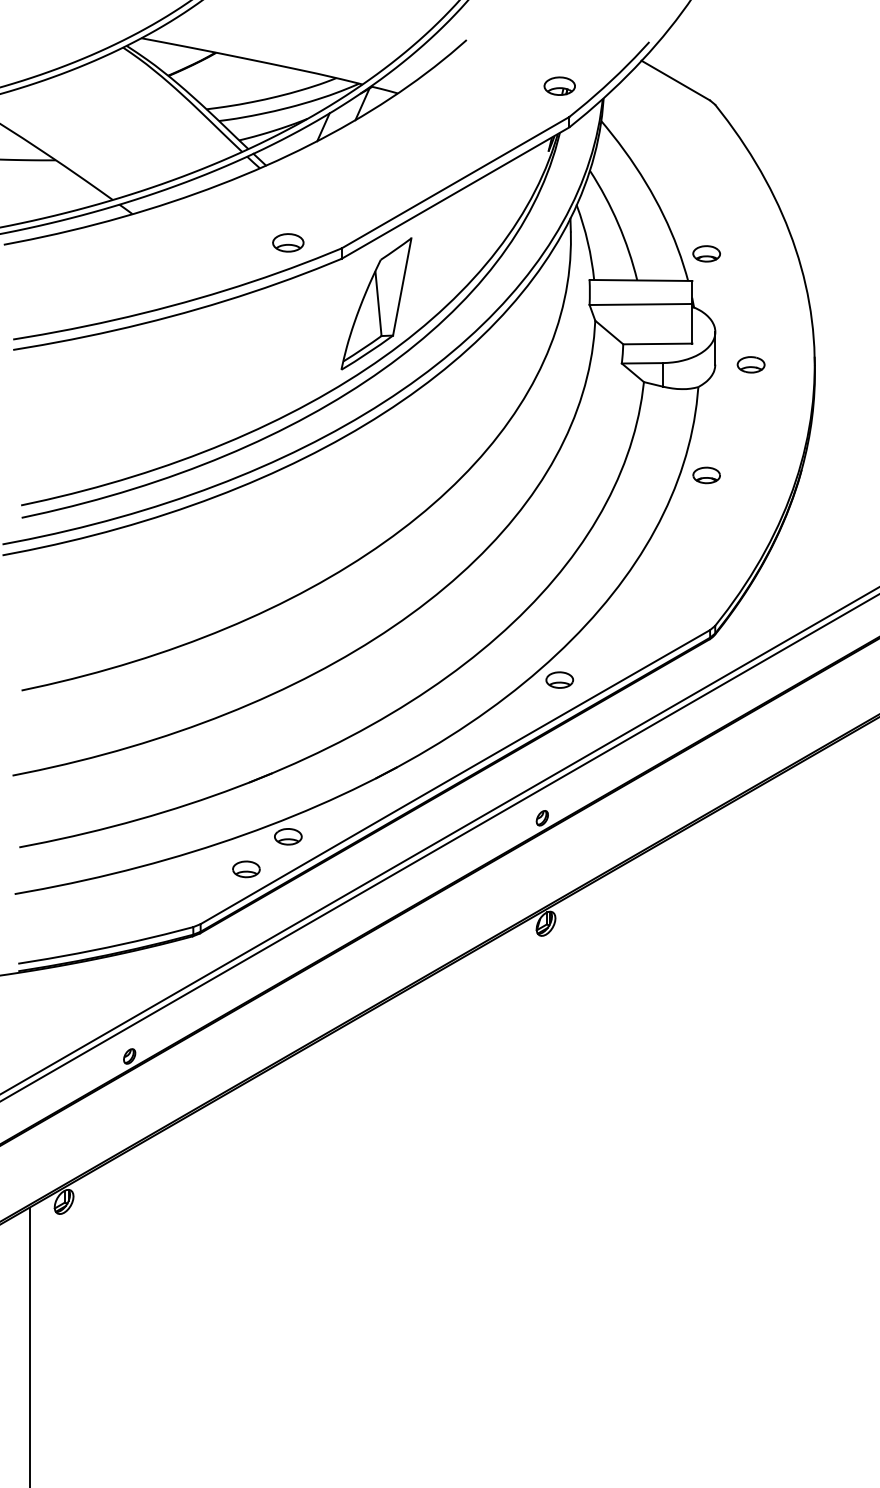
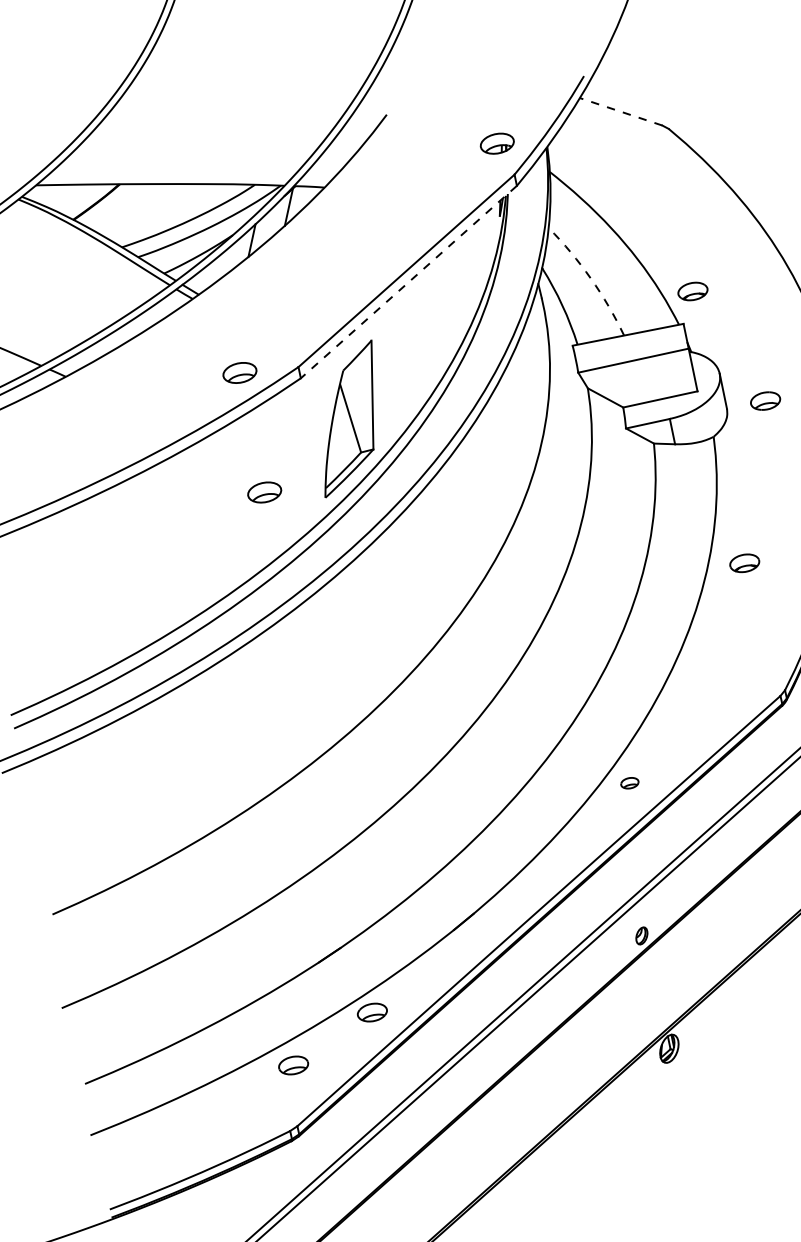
line: (675, 80) -> (620, 111), solid -> dashed
line: (455, 193) -> (408, 282), solid -> dashed
arc: (618, 223) -> (591, 278), solid -> dashed
part: (288, 353) -> (264, 492), added
part: (706, 475) -> (744, 563), moved
part: (559, 679) -> (629, 782), size x0.6
part: (246, 869) -> (293, 1065), moved

